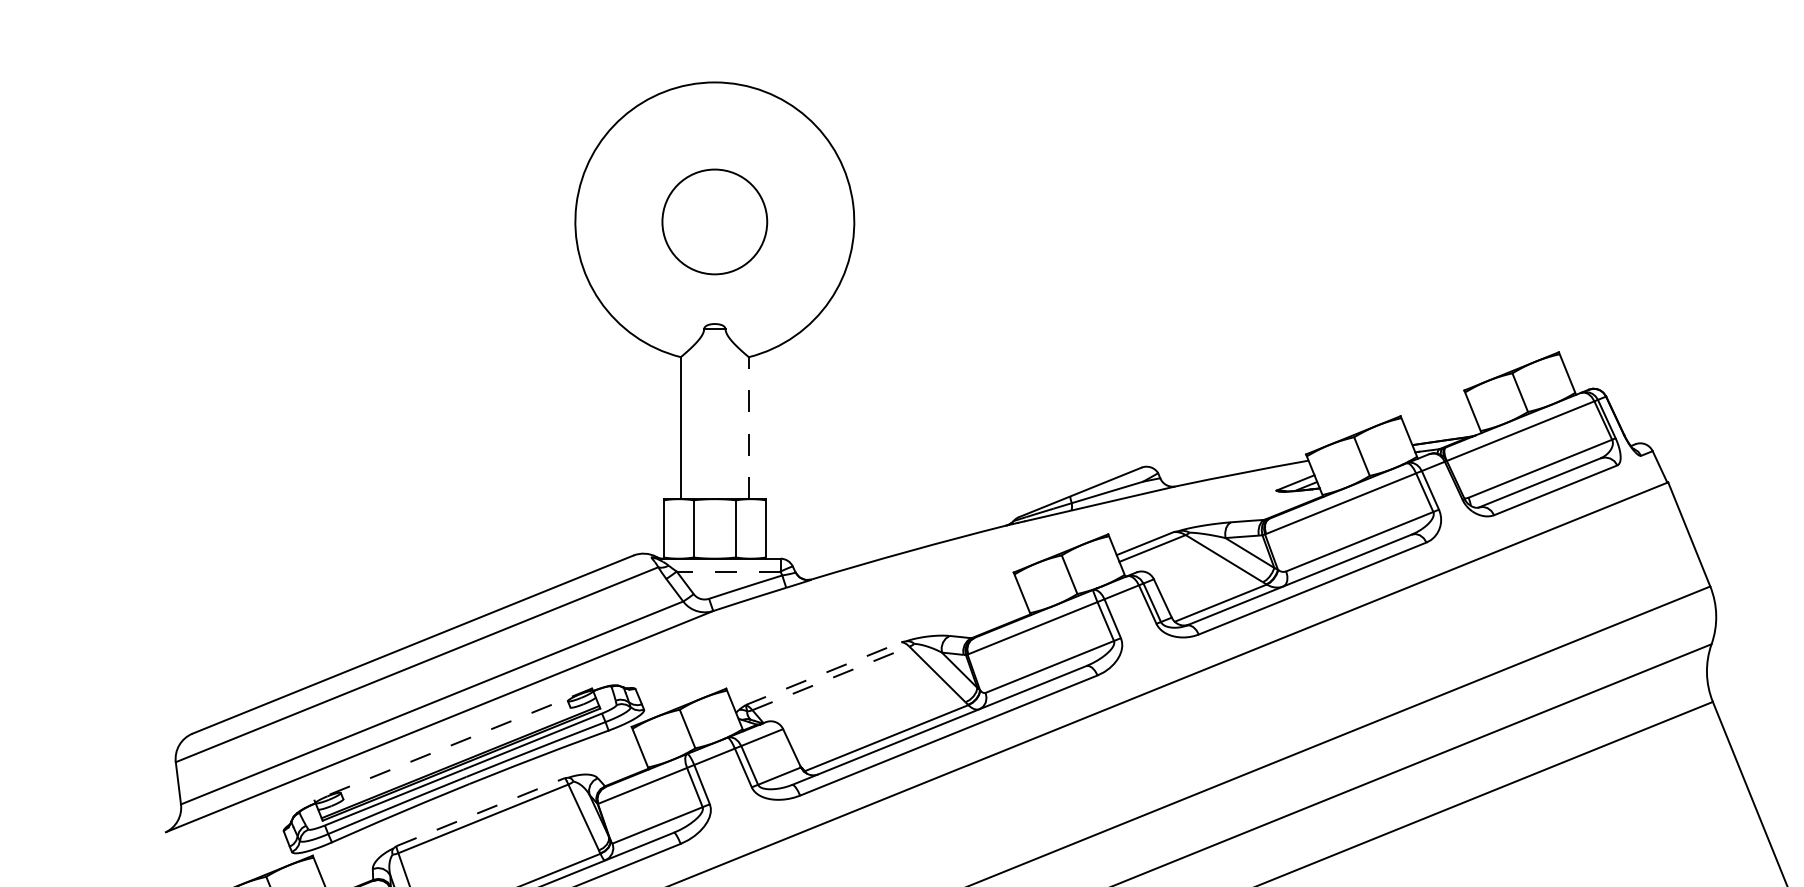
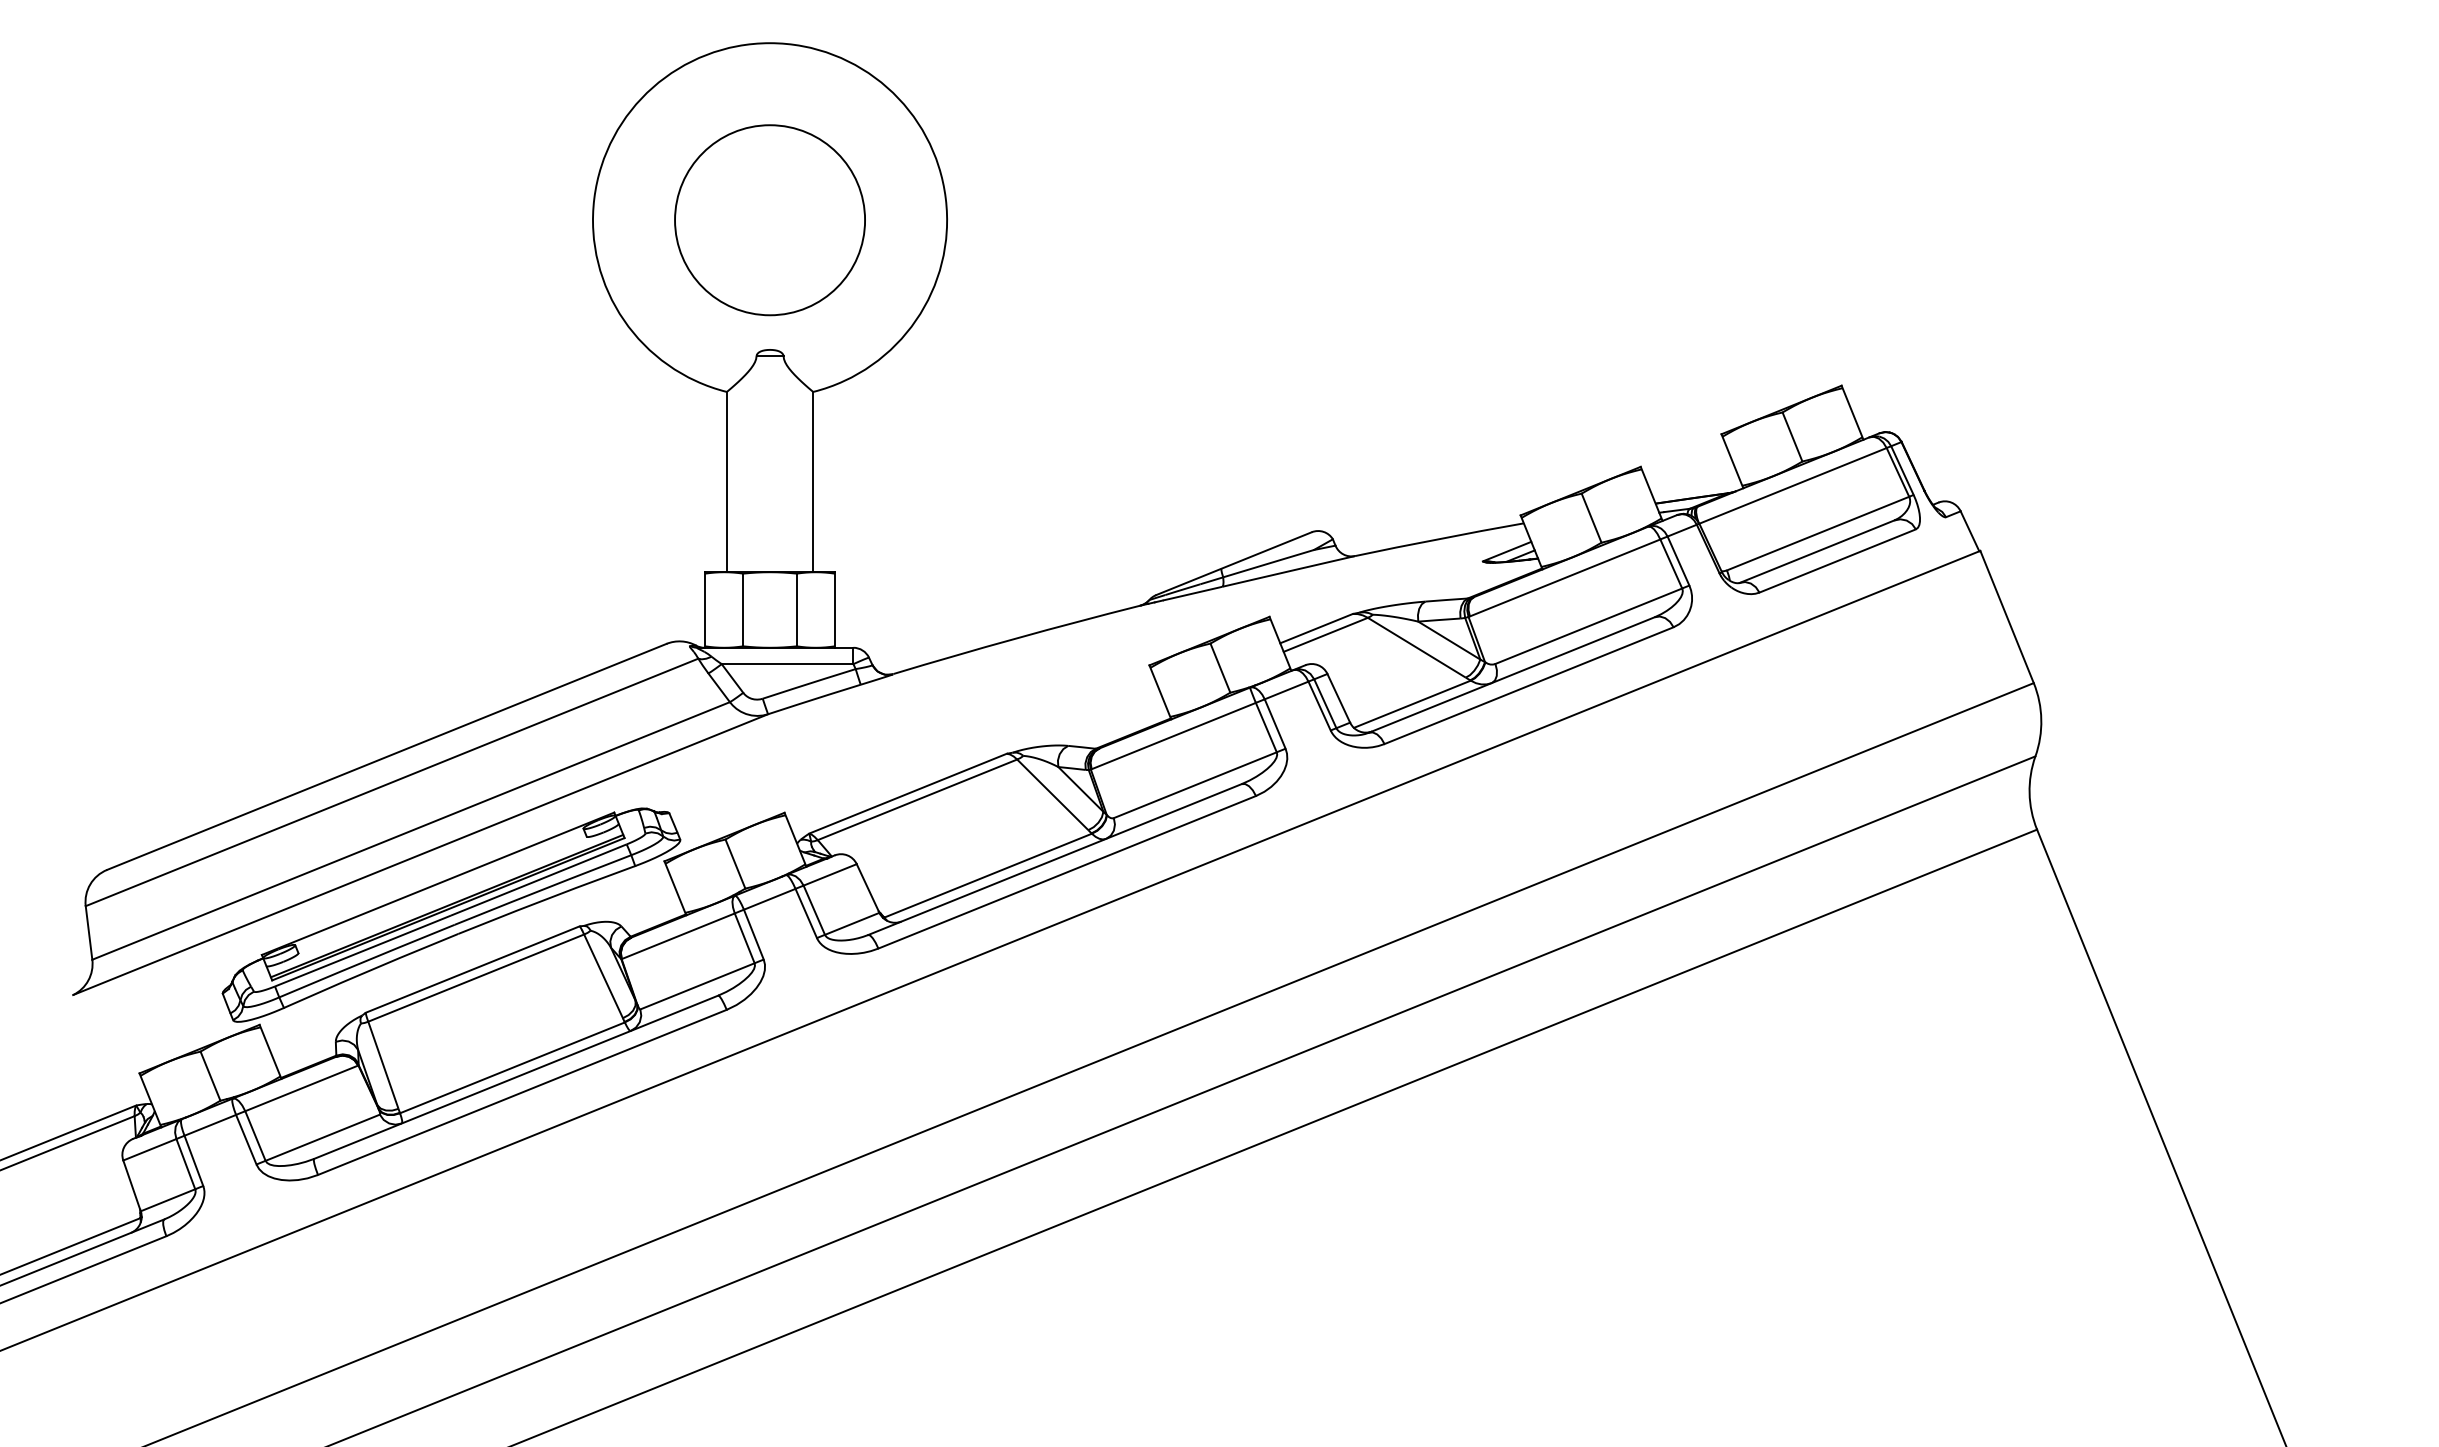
circle: (714, 222) -> (769, 220), size x1.43
line: (749, 427) -> (813, 481), dashed -> solid
line: (728, 571) -> (787, 664), dashed -> solid
line: (823, 673) -> (908, 793), dashed -> solid
line: (830, 678) -> (917, 799), dashed -> solid
line: (452, 744) -> (437, 883), dashed -> solid
line: (481, 812) -> (473, 969), dashed -> solid

